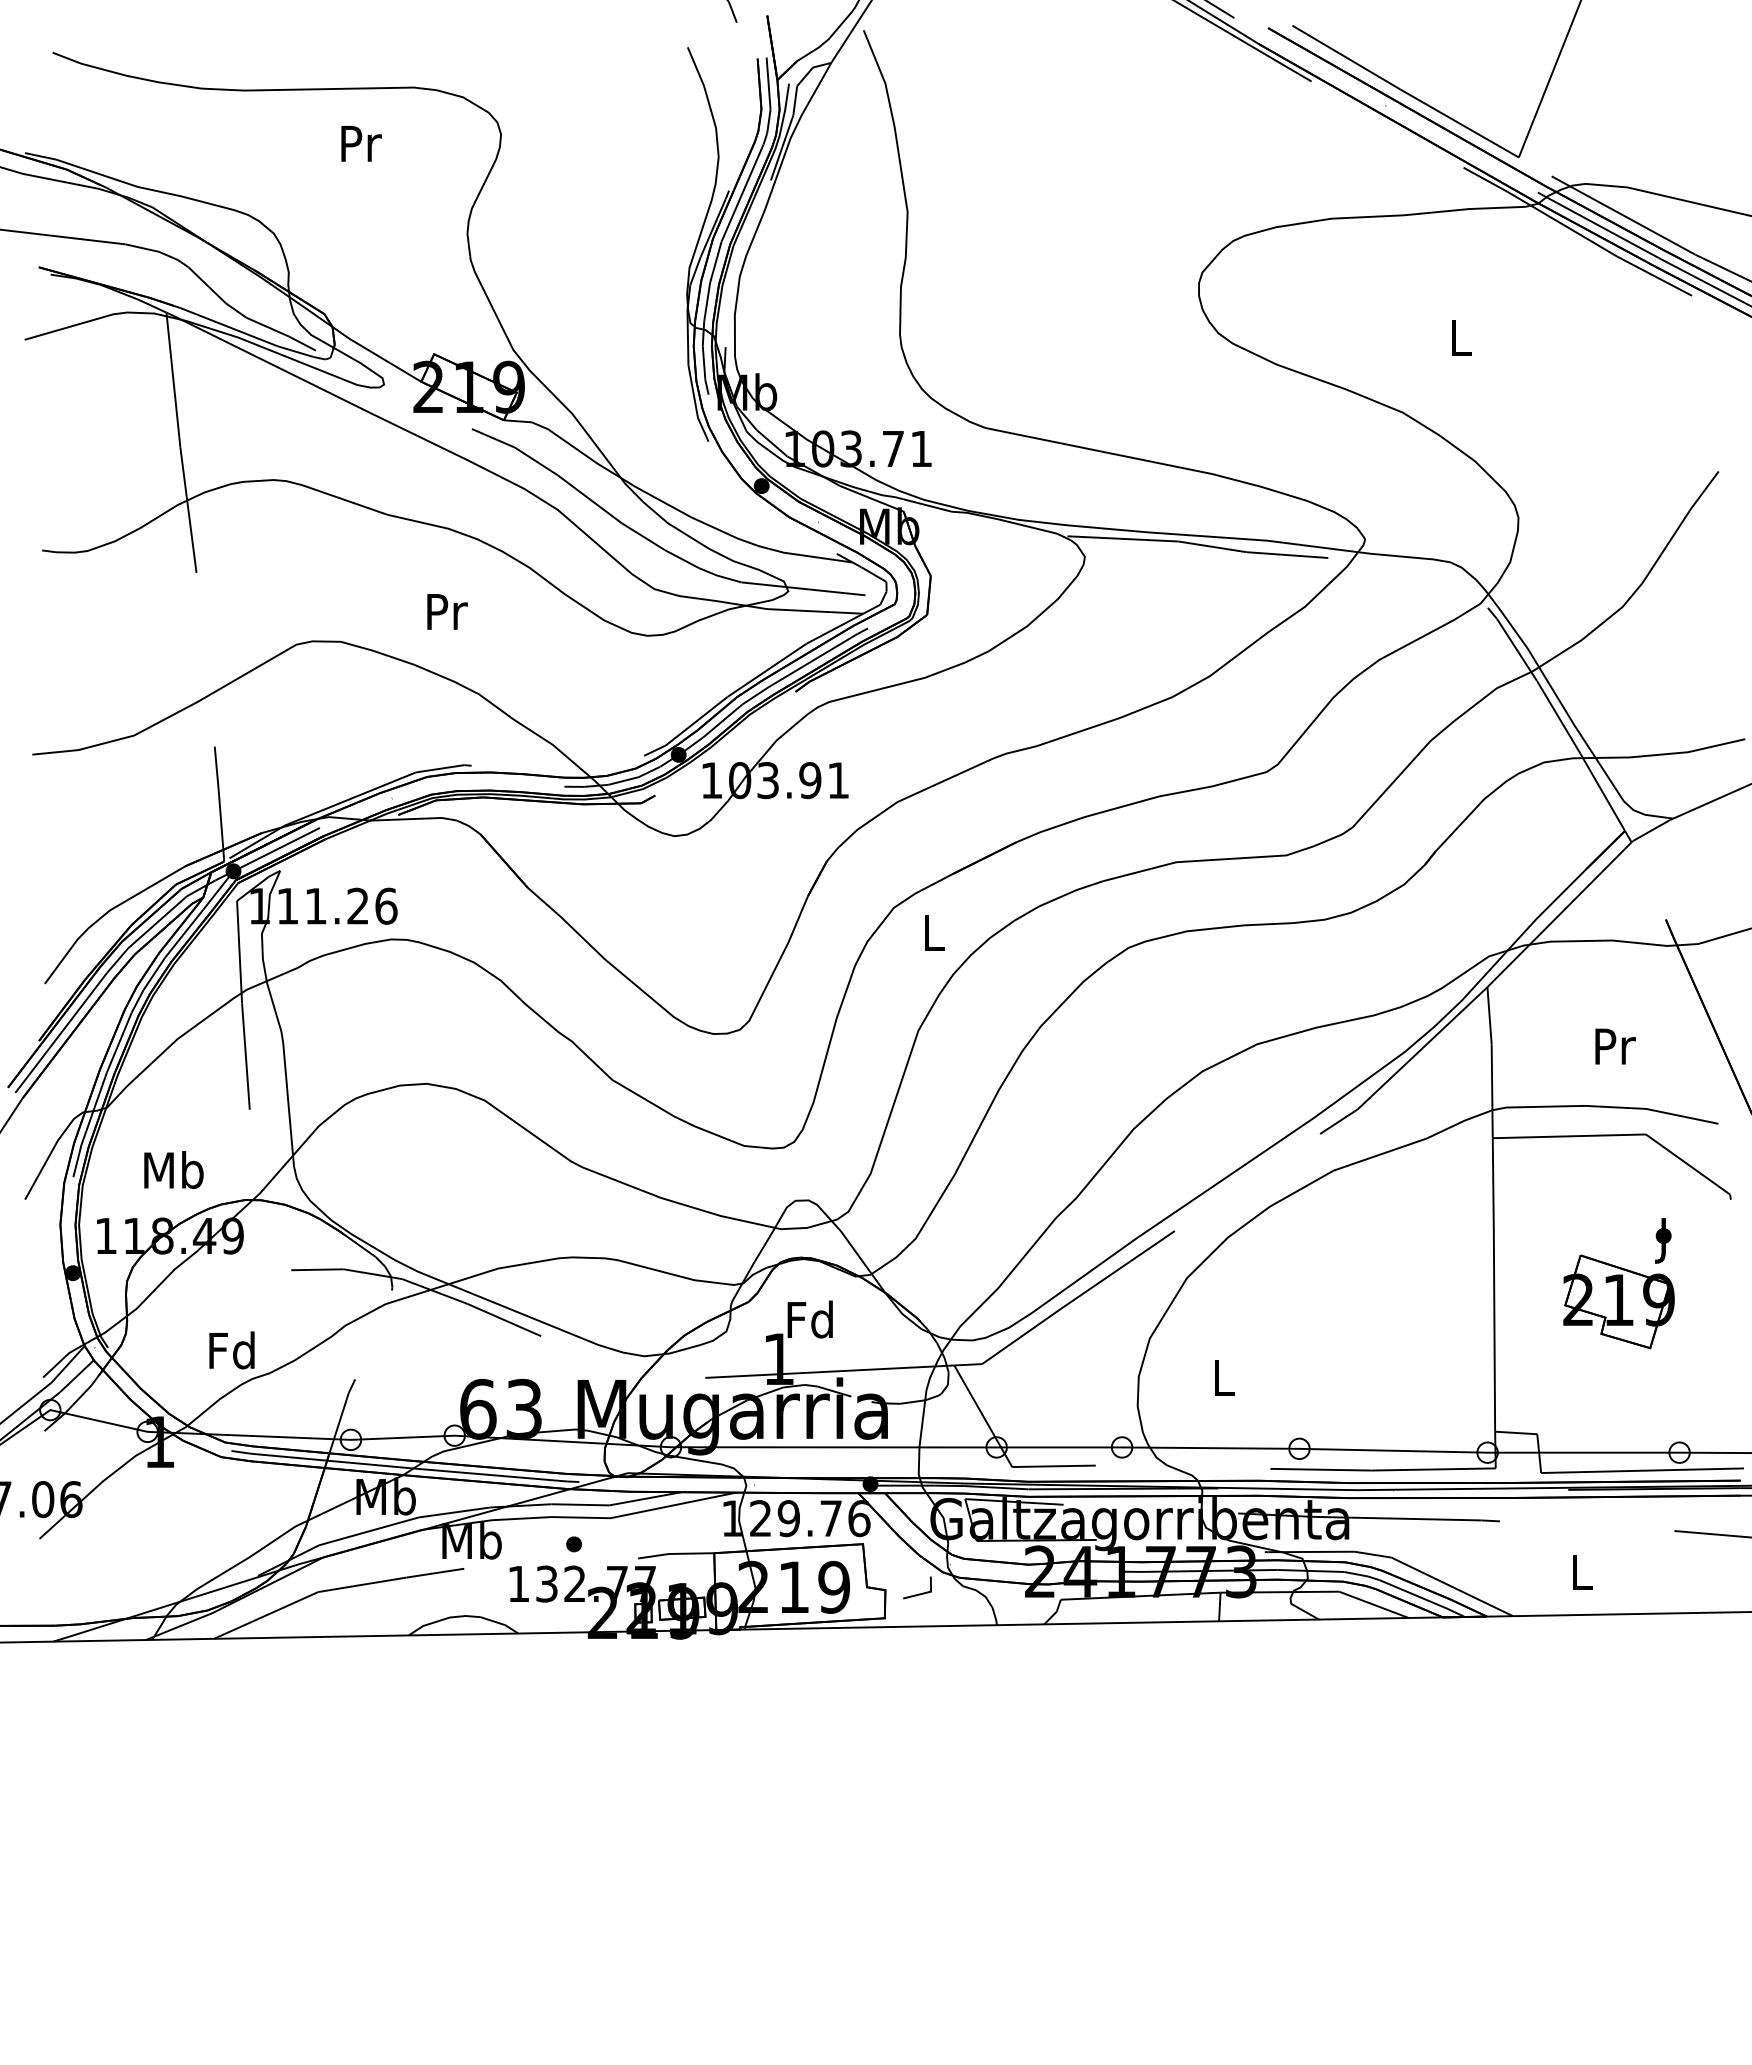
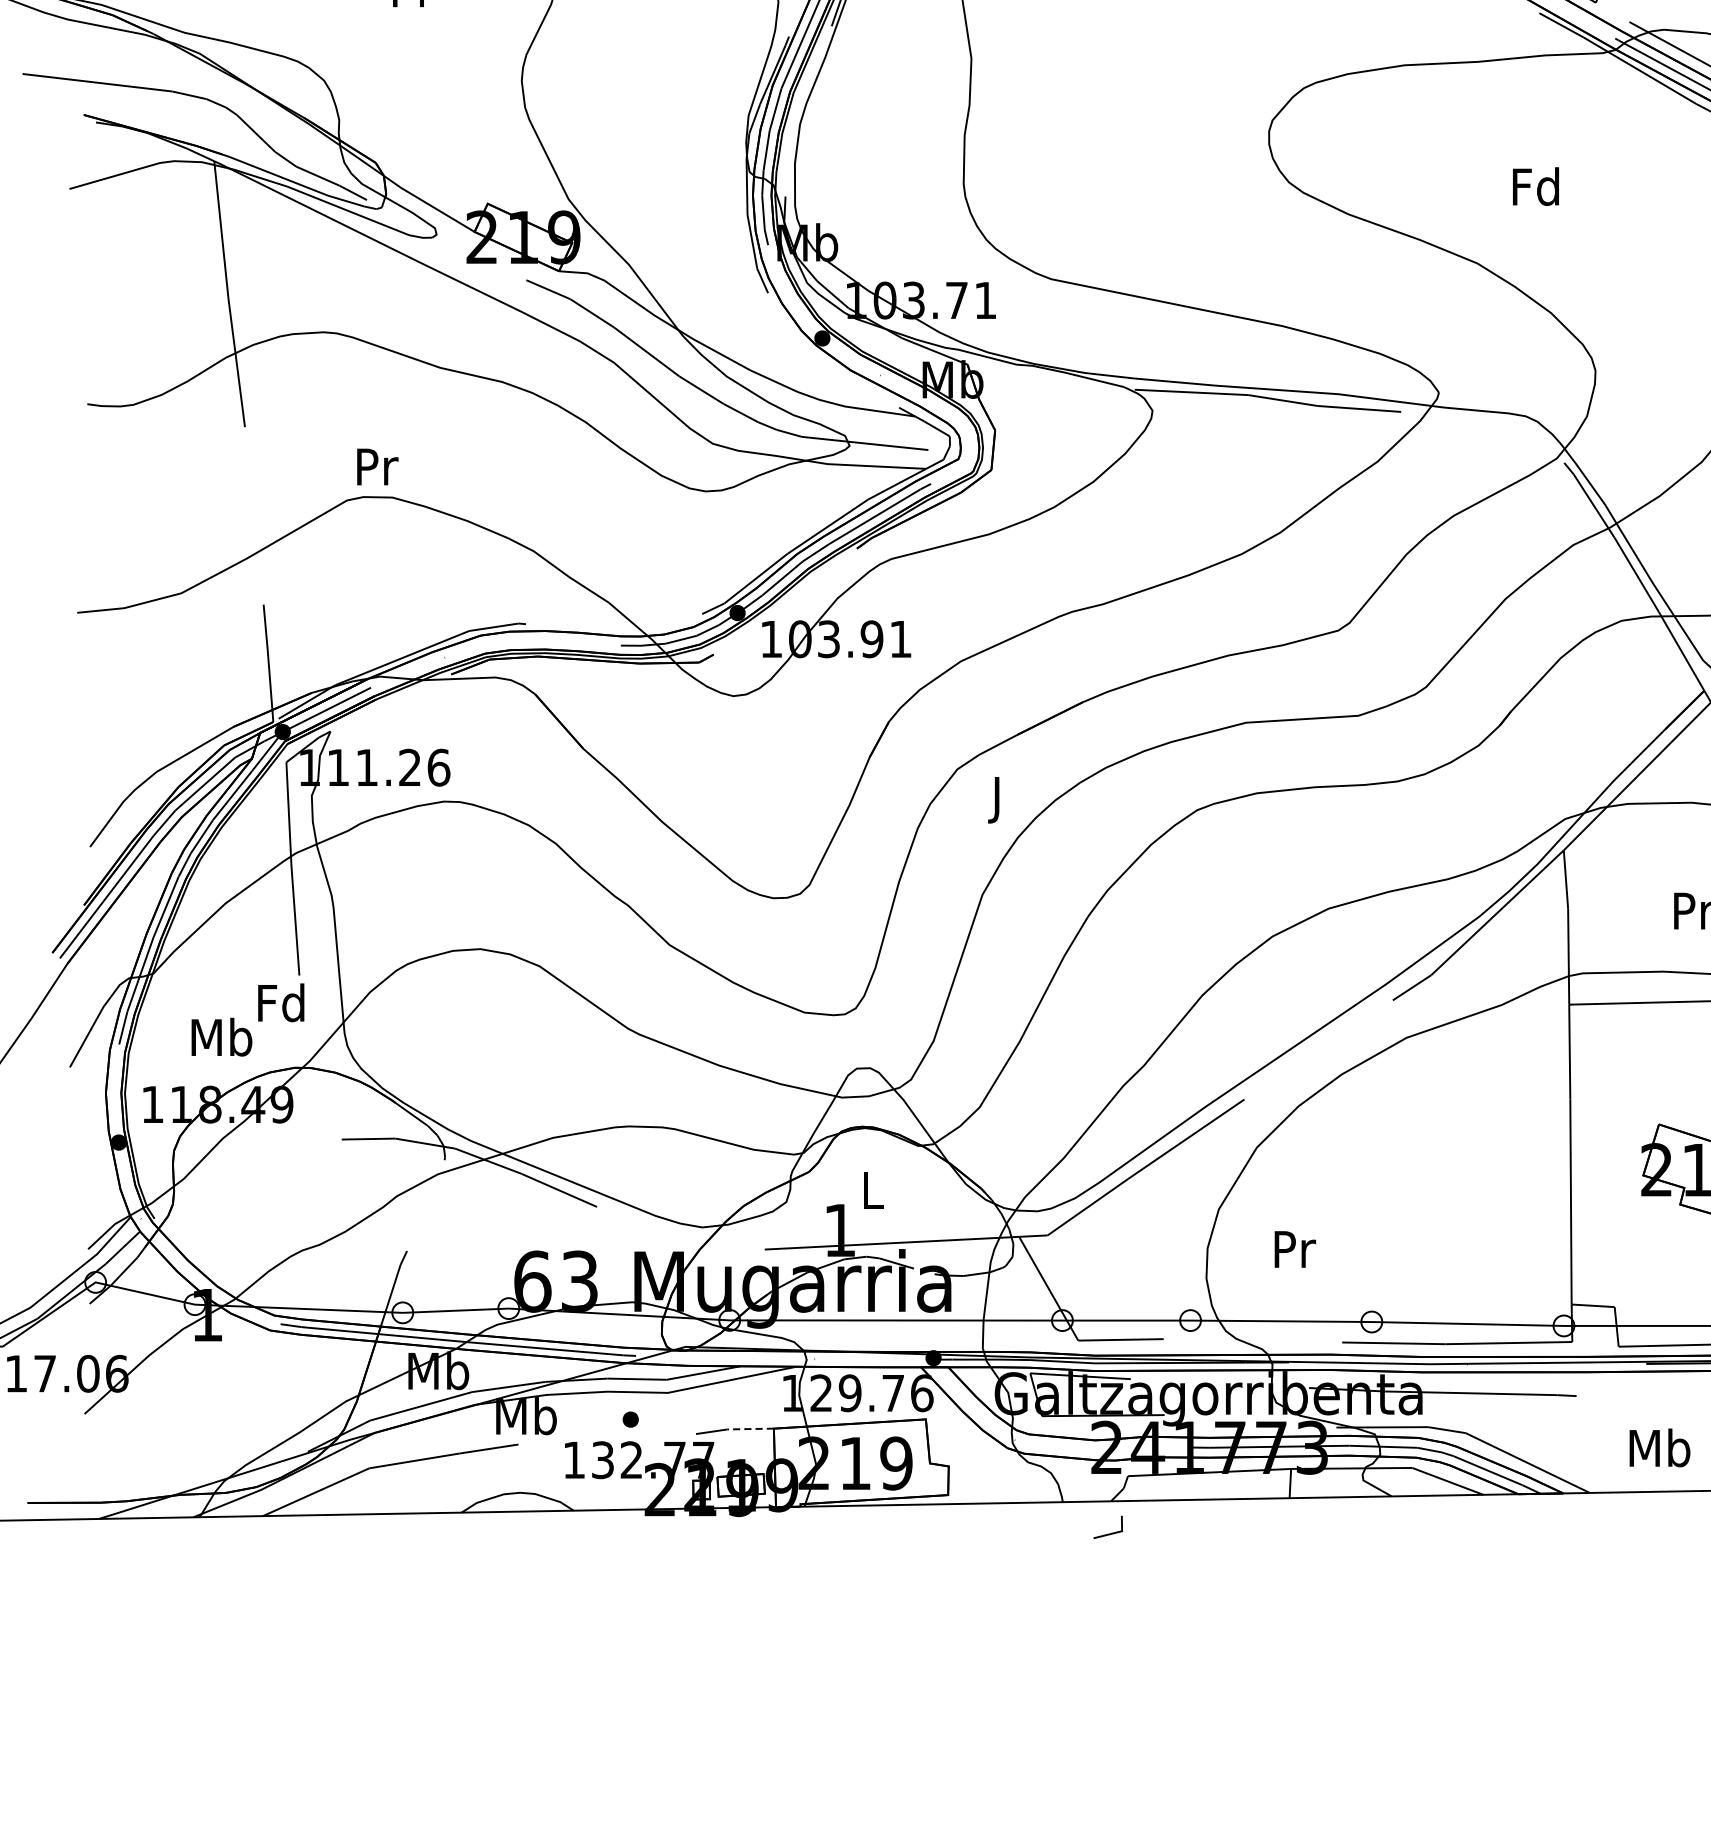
text: (1459, 337) -> (1535, 186), L -> Fd
text: (447, 611) -> (377, 466), moved
text: (934, 937) -> (998, 799), L -> J
text: (809, 1319) -> (871, 1189), Fd -> L
text: (231, 1350) -> (280, 1002), moved
text: (1224, 1377) -> (1295, 1249), L -> Pr
line: (691, 1553) -> (750, 1428), solid -> dashed
text: (1581, 1572) -> (1659, 1448), L -> Mb
line: (918, 1593) -> (1109, 1533), moved

